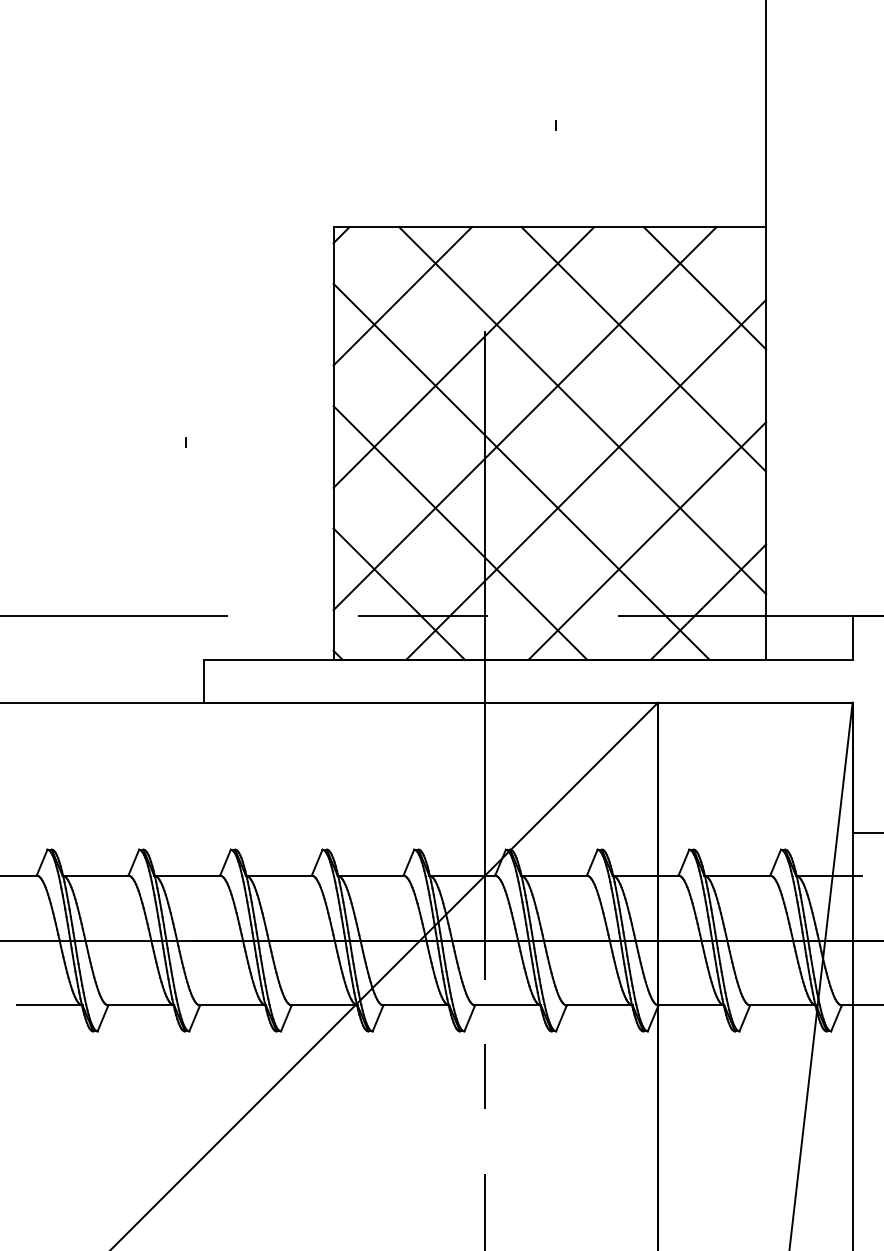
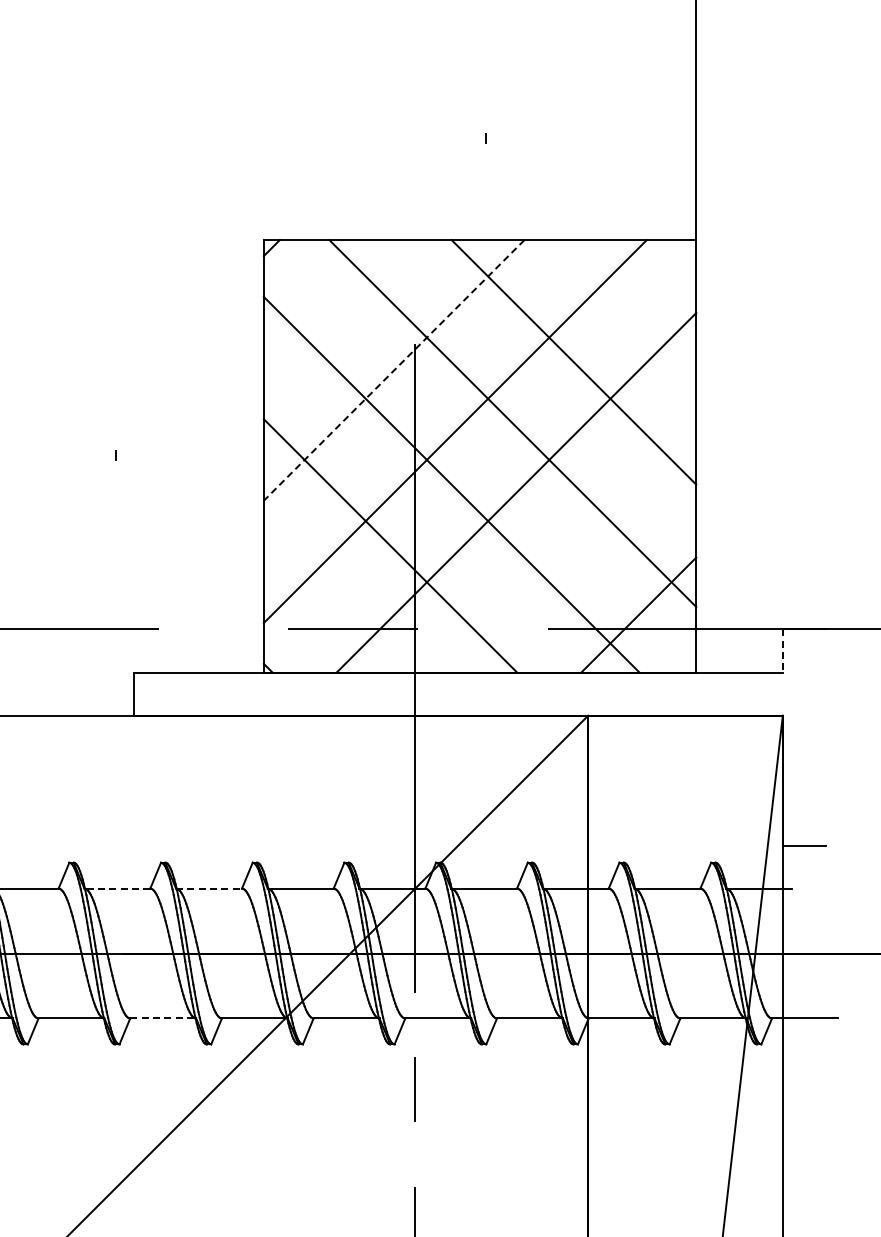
line: (704, 288) -> (634, 301), removed
line: (402, 296) -> (332, 309), removed
line: (463, 357) -> (393, 370), solid -> dashed
line: (647, 540) -> (577, 553), removed
line: (398, 593) -> (328, 606), removed
line: (852, 637) -> (782, 650), solid -> dashed
line: (187, 875) -> (117, 888), solid -> dashed
line: (278, 875) -> (208, 888), solid -> dashed
line: (233, 1005) -> (163, 1018), solid -> dashed

